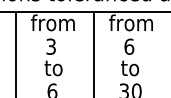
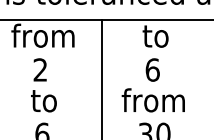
text: (130, 22) -> (154, 35), from -> to
text: (50, 46) -> (39, 69), 3 -> 2
text: (129, 67) -> (153, 99), to -> from

